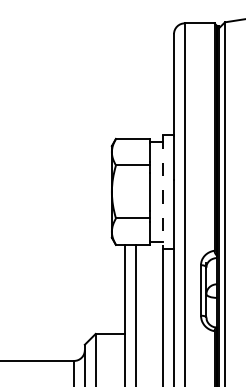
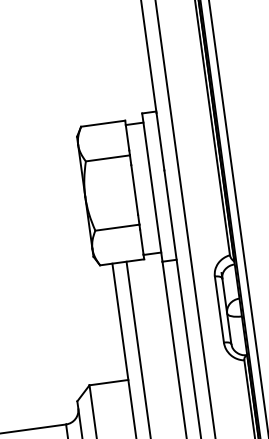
line: (163, 191) -> (152, 186), dashed -> solid

